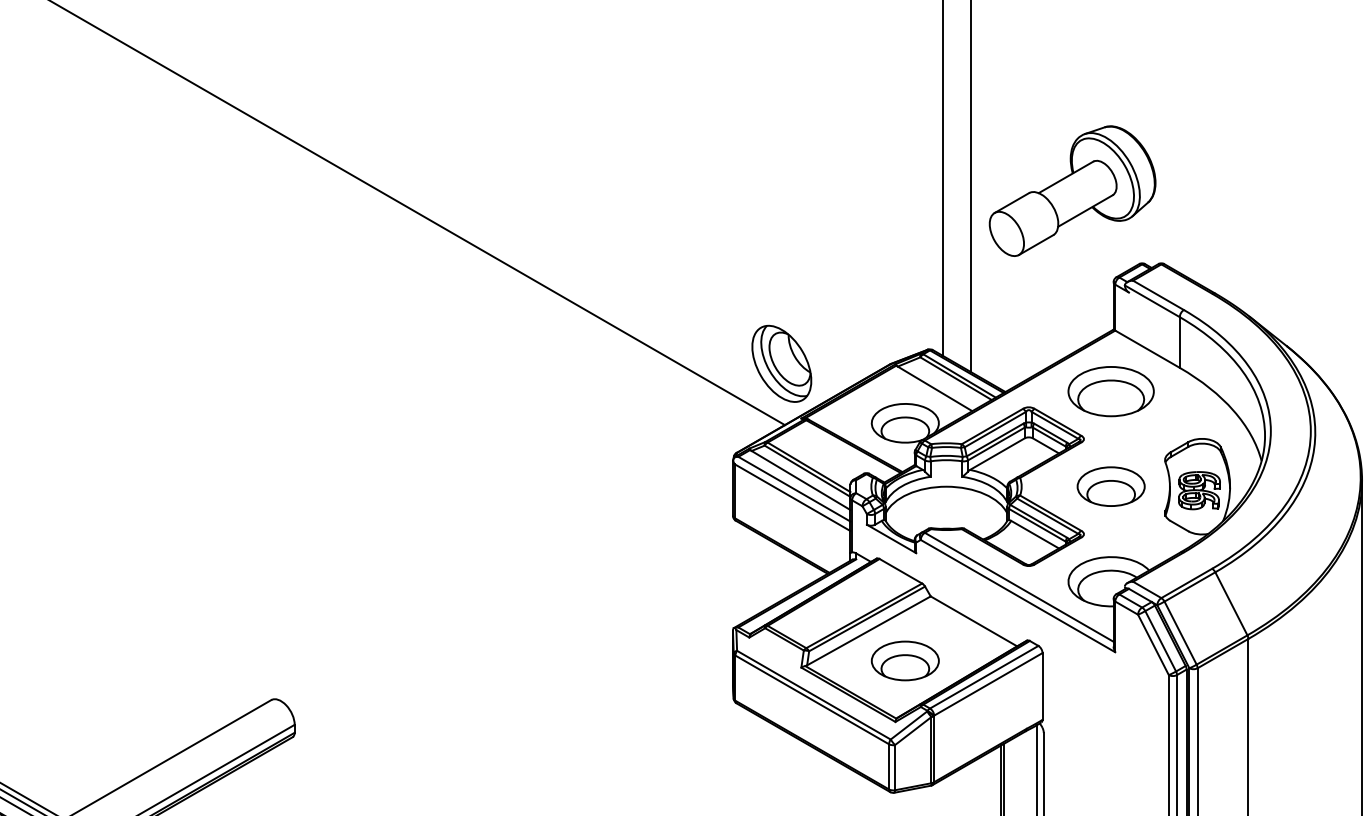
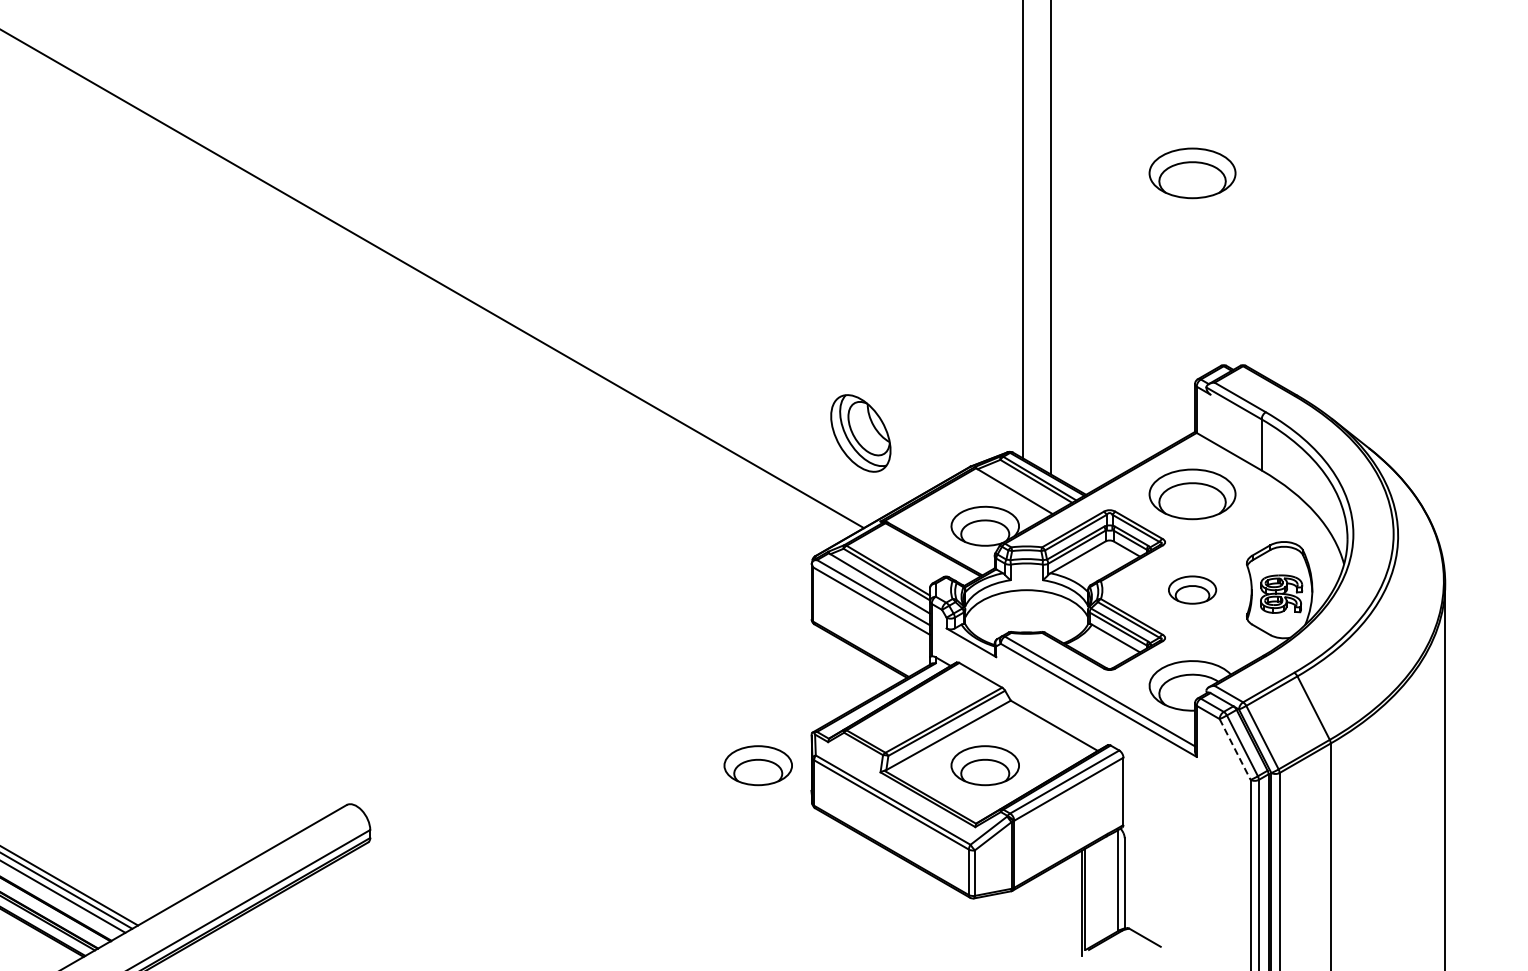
part: (1111, 73) -> (1192, 173), added
part: (1072, 191) -> (1153, 292), removed
part: (781, 363) -> (860, 433), moved
part: (1111, 486) -> (1192, 589), size x0.7
line: (1153, 644) -> (1235, 749), solid -> dashed
part: (679, 660) -> (757, 765), added

